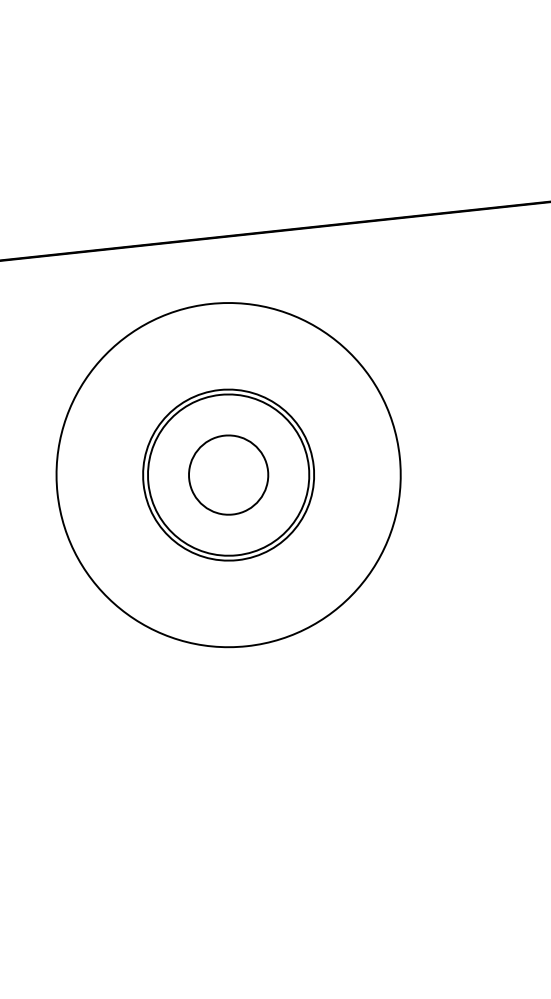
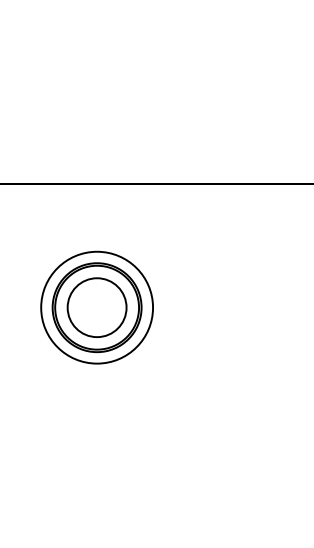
circle: (227, 474) -> (96, 307), size x1.43
circle: (229, 474) -> (97, 307), size x0.62

